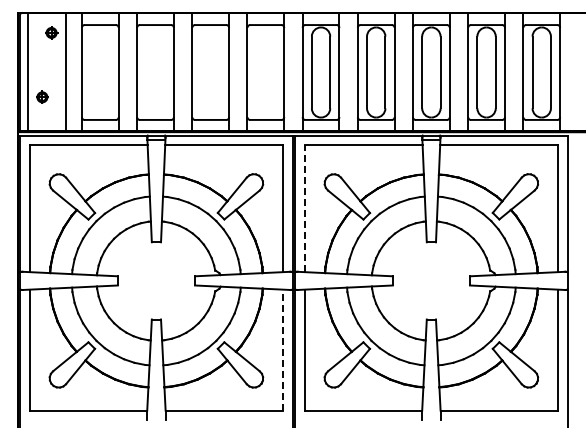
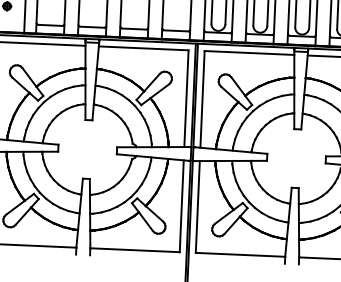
line: (304, 208) -> (202, 99), dashed -> solid
line: (283, 349) -> (181, 205), dashed -> solid

